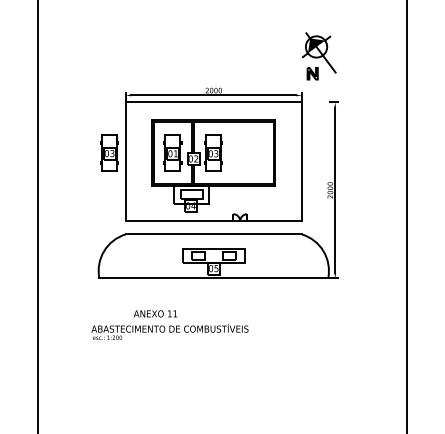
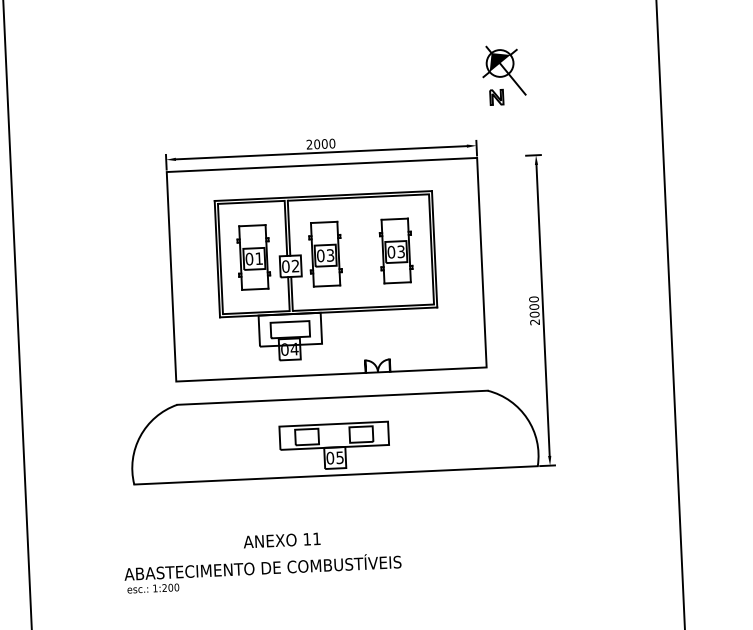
part: (318, 55) -> (502, 73), size x0.71
part: (109, 152) -> (395, 250), moved
text: (155, 313) -> (281, 539), moved

